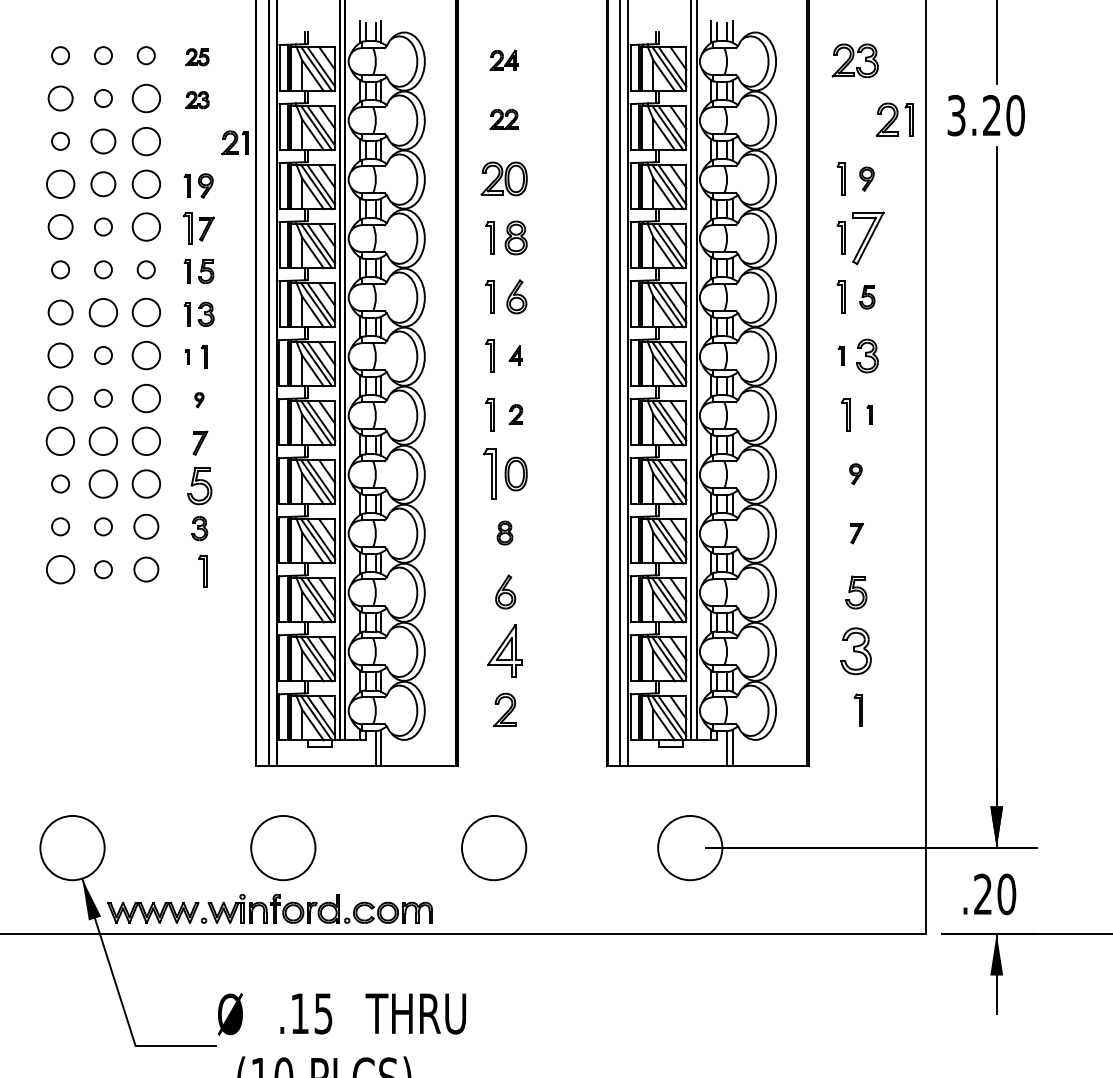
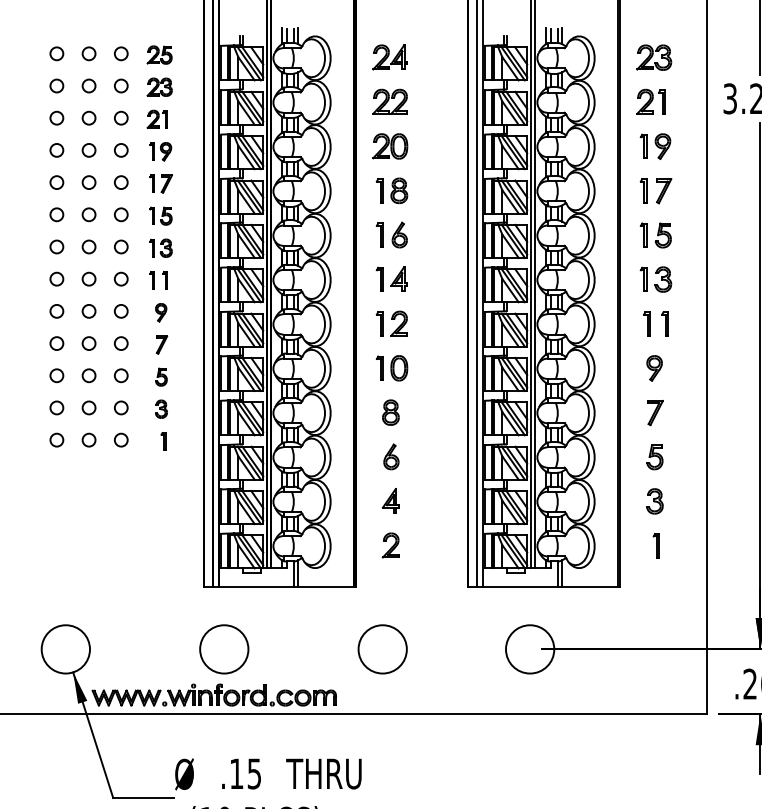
part: (197, 56) -> (159, 54), size x1.43
part: (503, 60) -> (389, 57), size x1.67
circle: (60, 98) -> (56, 86), size x0.71
circle: (145, 98) -> (120, 86), size x0.62
part: (197, 99) -> (159, 86), size x1.43
part: (503, 119) -> (389, 101), size x1.67
part: (894, 119) -> (650, 101), moved
circle: (103, 140) -> (89, 117), size x0.71
circle: (145, 140) -> (120, 117), size x0.62
part: (234, 142) -> (156, 119), moved
part: (866, 178) -> (662, 146), size x1.43
circle: (60, 183) -> (56, 149), size x0.62
circle: (103, 183) -> (89, 149), size x0.71
circle: (145, 183) -> (120, 149), size x0.62
circle: (60, 226) -> (56, 182), size x0.71
circle: (145, 226) -> (120, 182), size x0.62
part: (186, 228) -> (151, 183), size x0.71
part: (868, 238) -> (664, 191), size x0.62
part: (867, 297) -> (663, 235), size x1.43
circle: (60, 312) -> (56, 246), size x0.71
circle: (103, 312) -> (89, 246), size x0.62
circle: (145, 312) -> (120, 246), size x0.62
circle: (60, 355) -> (56, 279), size x0.71
circle: (145, 355) -> (120, 279), size x0.62
part: (515, 355) -> (398, 279), size x1.67
part: (840, 355) -> (643, 279), size x1.67
part: (186, 356) -> (151, 279), size x1.67
circle: (60, 397) -> (56, 310), size x0.71
circle: (145, 397) -> (120, 310), size x0.62
part: (199, 399) -> (161, 312), size x1.67
part: (515, 414) -> (398, 323), size x1.67
part: (869, 414) -> (664, 323), size x1.67
circle: (60, 440) -> (56, 343), size x0.62
circle: (103, 440) -> (89, 343), size x0.62
circle: (145, 440) -> (120, 343), size x0.62
part: (489, 473) -> (379, 367), size x0.62
part: (855, 473) -> (654, 367), size x1.67
circle: (103, 483) -> (89, 375), size x0.62
circle: (145, 483) -> (120, 375), size x0.62
part: (199, 485) -> (161, 376), size x0.62
circle: (145, 526) -> (120, 407), size x0.71
part: (504, 532) -> (390, 412), size x1.43
part: (856, 533) -> (655, 412), size x1.67
circle: (60, 569) -> (56, 440), size x0.62
circle: (145, 569) -> (120, 440), size x0.71
part: (201, 571) -> (162, 441), size x0.71
part: (504, 650) -> (390, 500), size x0.62
part: (856, 650) -> (655, 500), size x0.71

